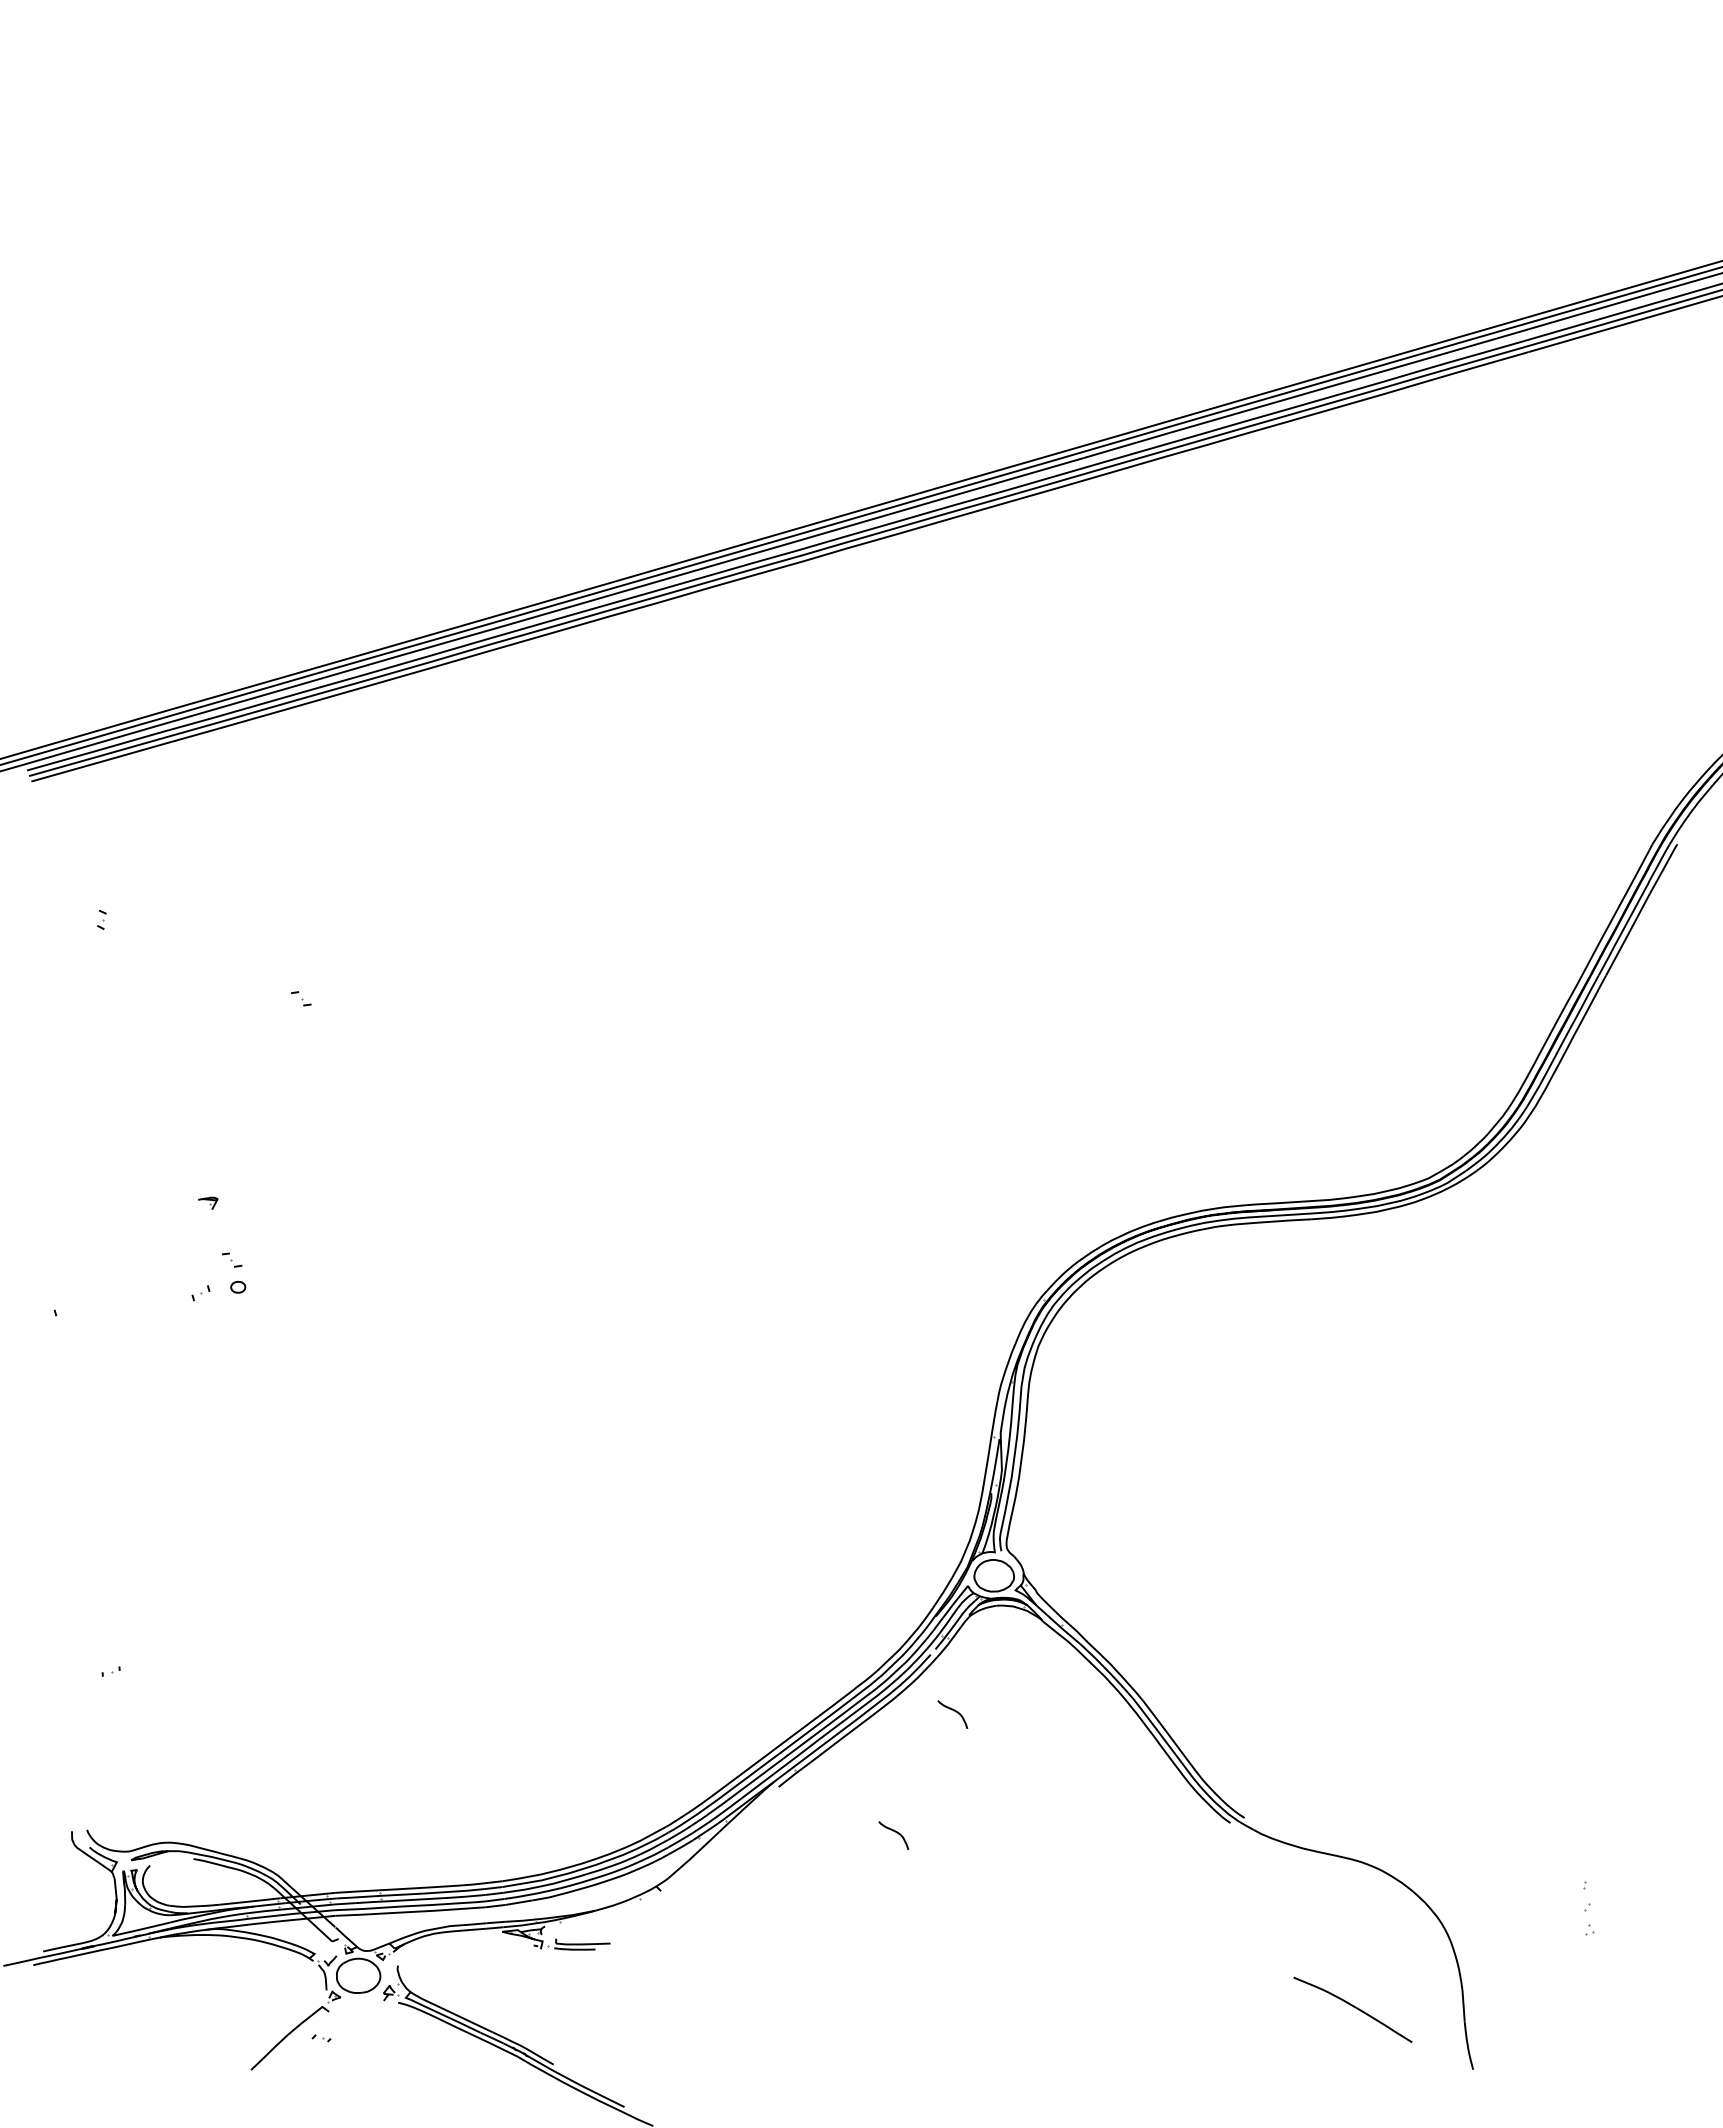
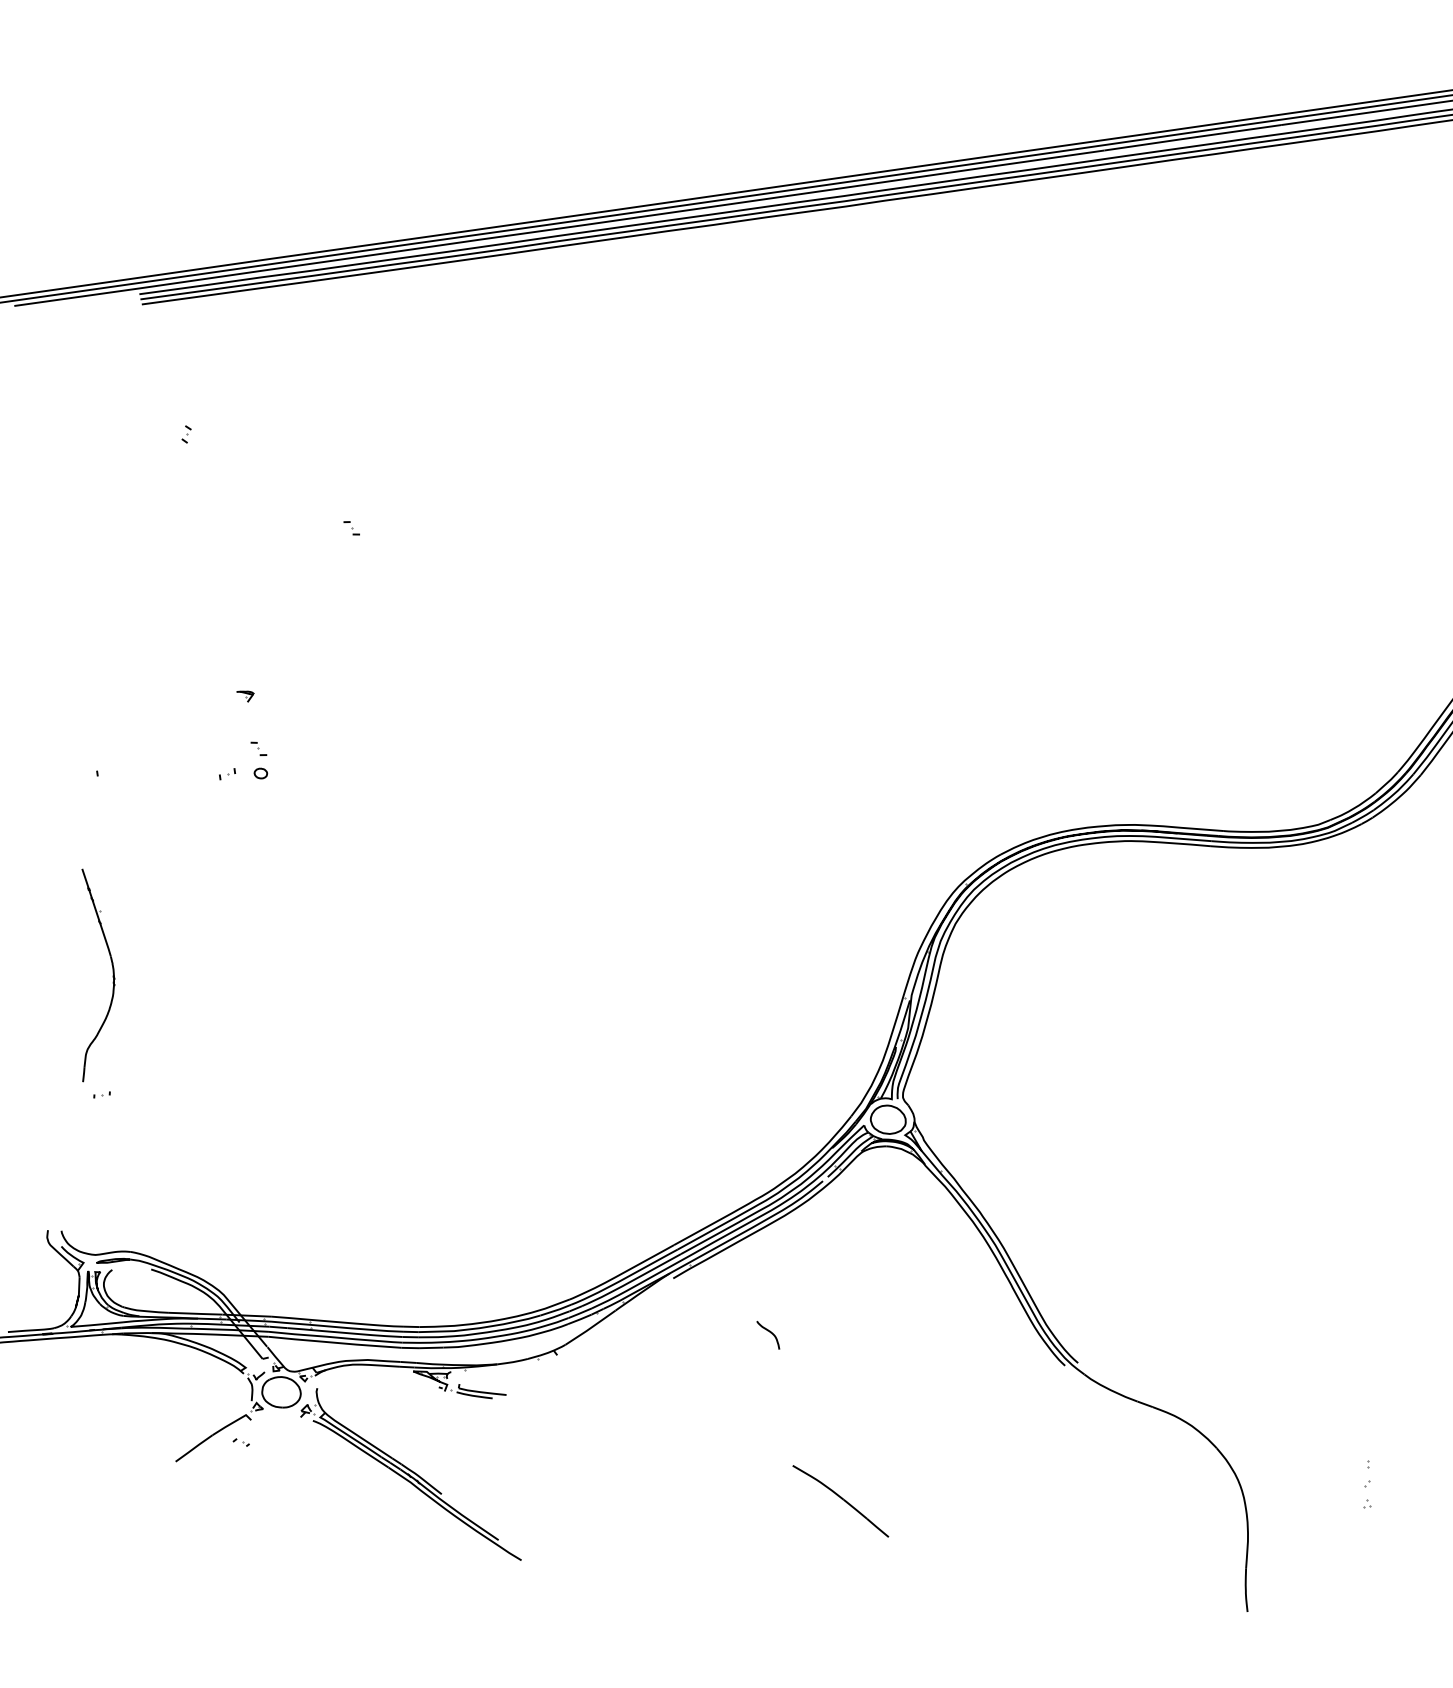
part: (104, 1538) -> (112, 977), added
curve: (954, 1711) -> (836, 1233), removed
part: (1352, 2009) -> (840, 1500), moved

